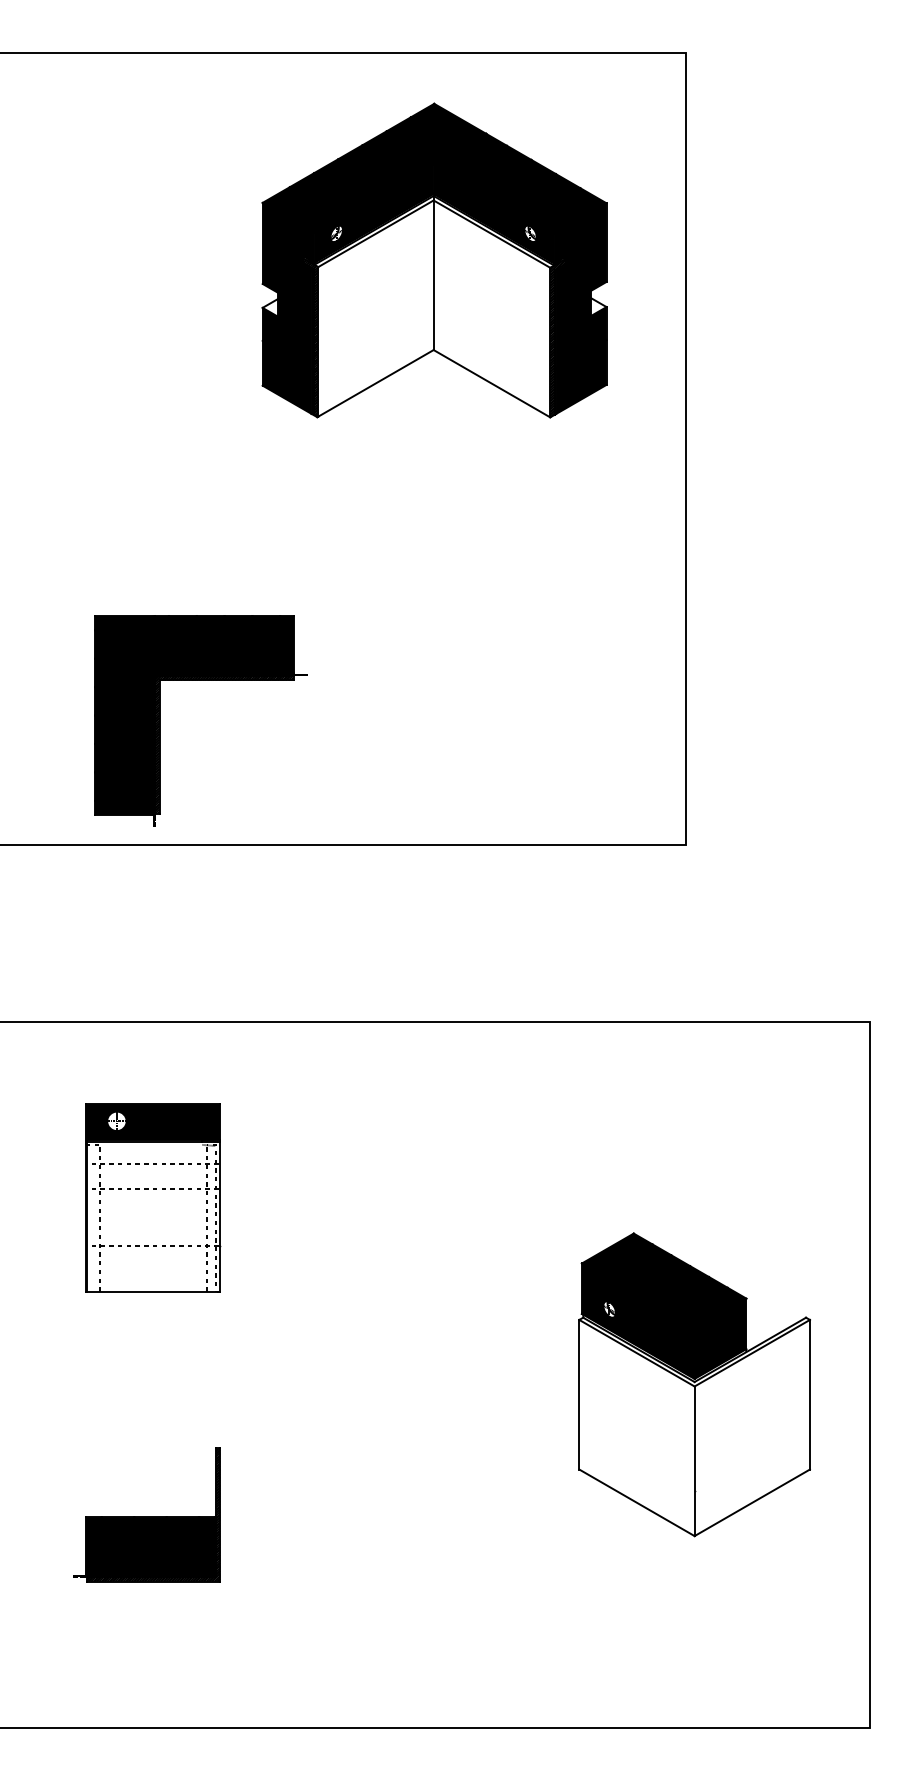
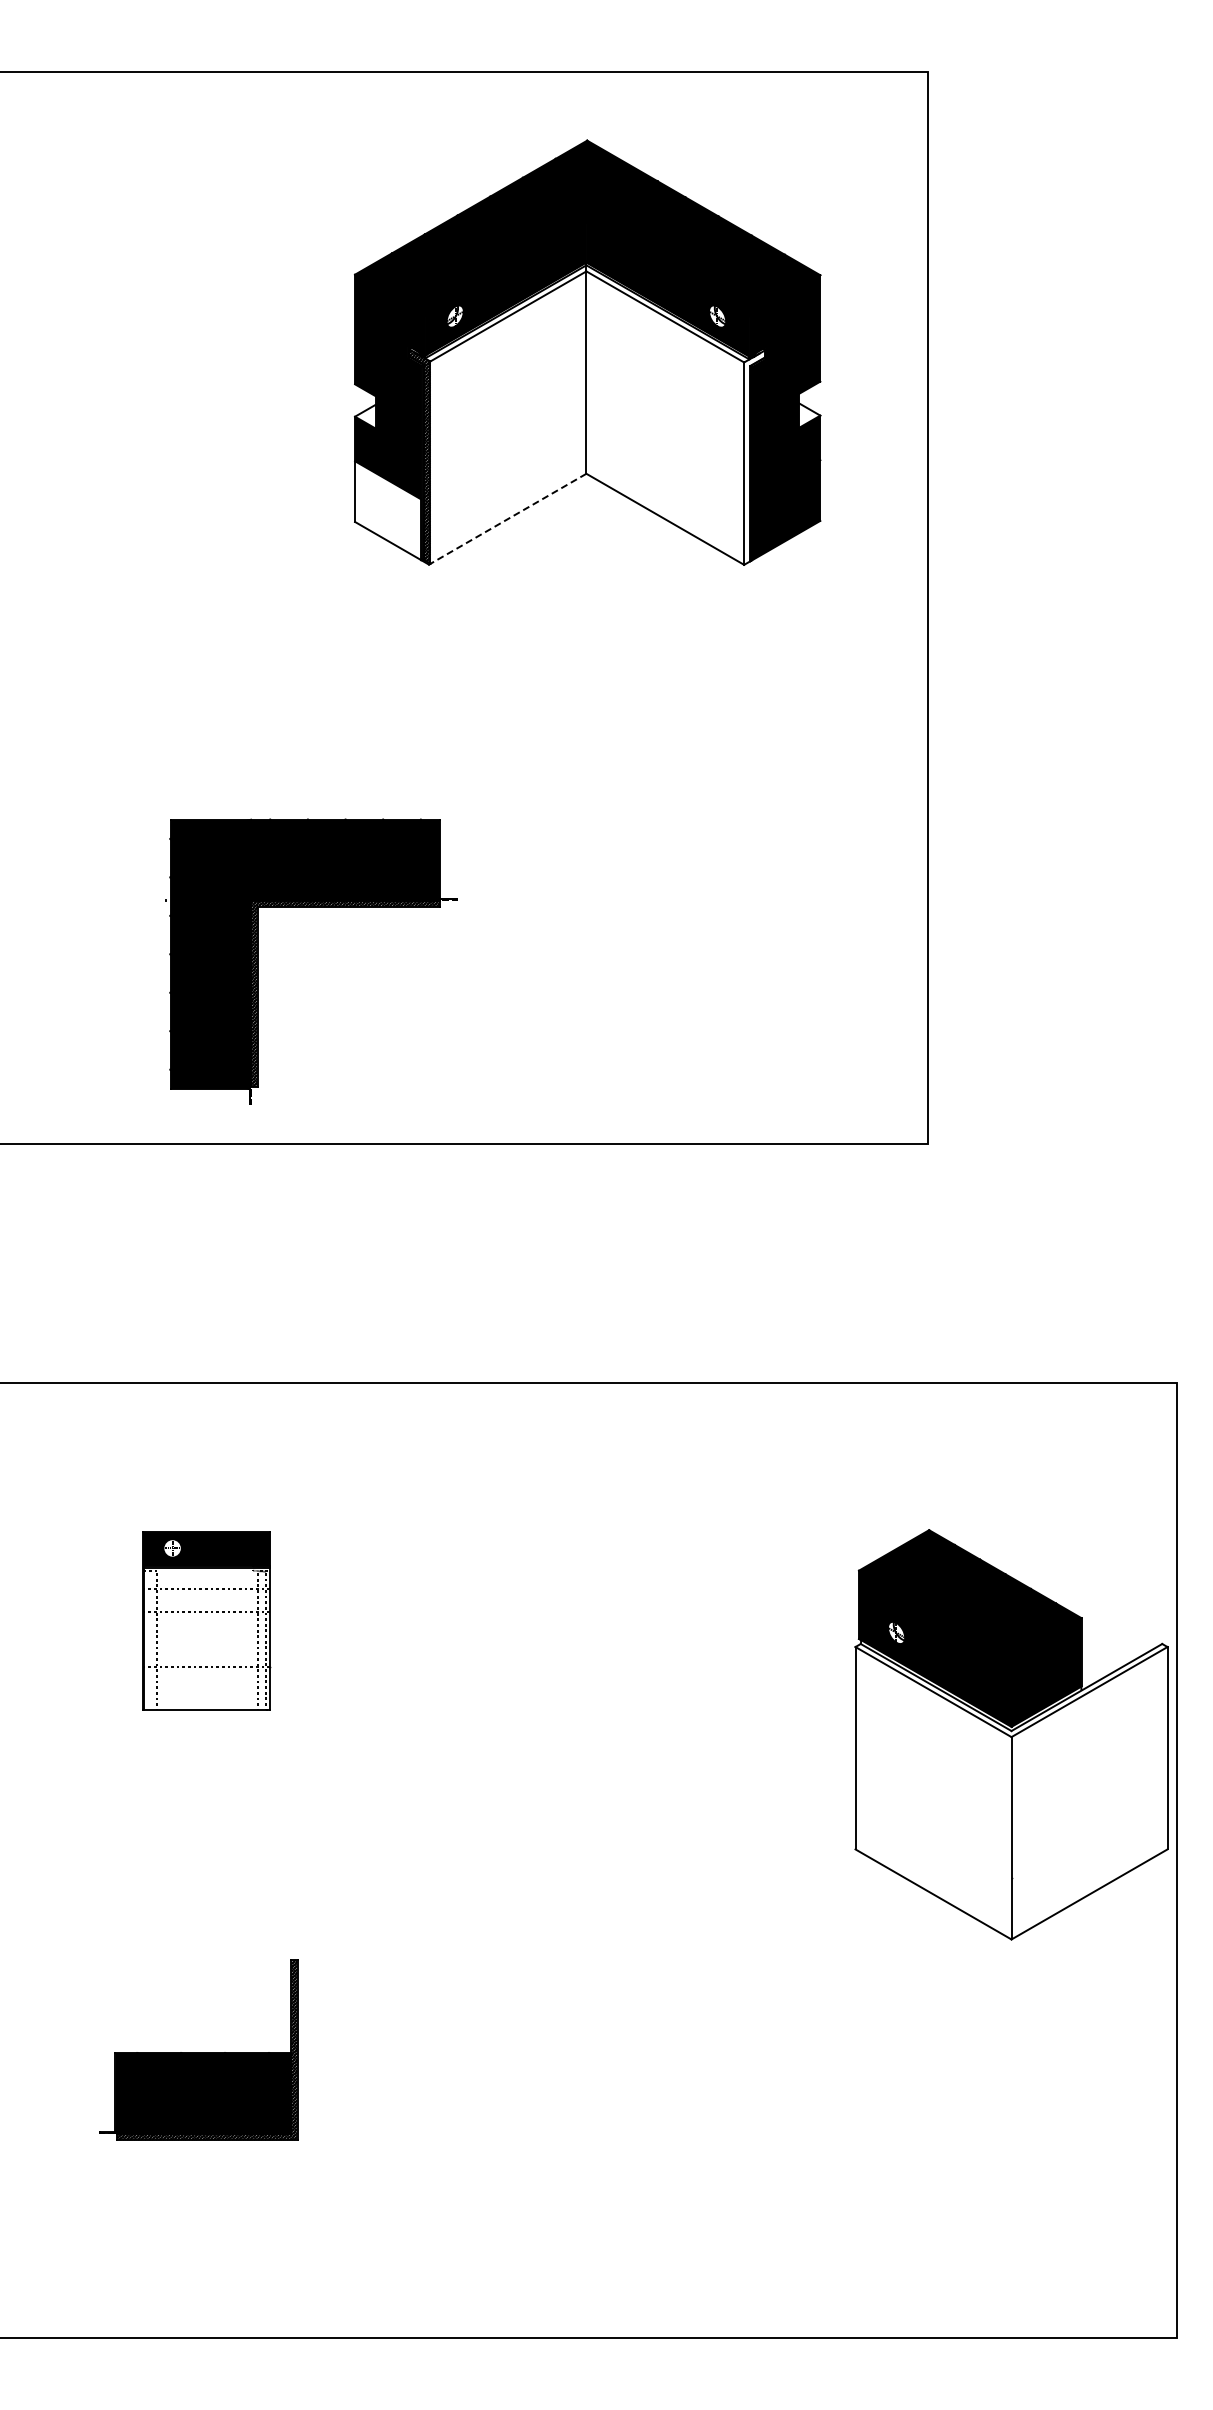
hatch: (557, 338) -> (754, 457), removed
fill: (287, 377) -> (388, 510), removed
line: (376, 383) -> (508, 519), solid -> dashed
part: (160, 720) -> (258, 961), moved
part: (152, 1197) -> (206, 1620), size x0.7
part: (694, 1384) -> (1011, 1734), moved

